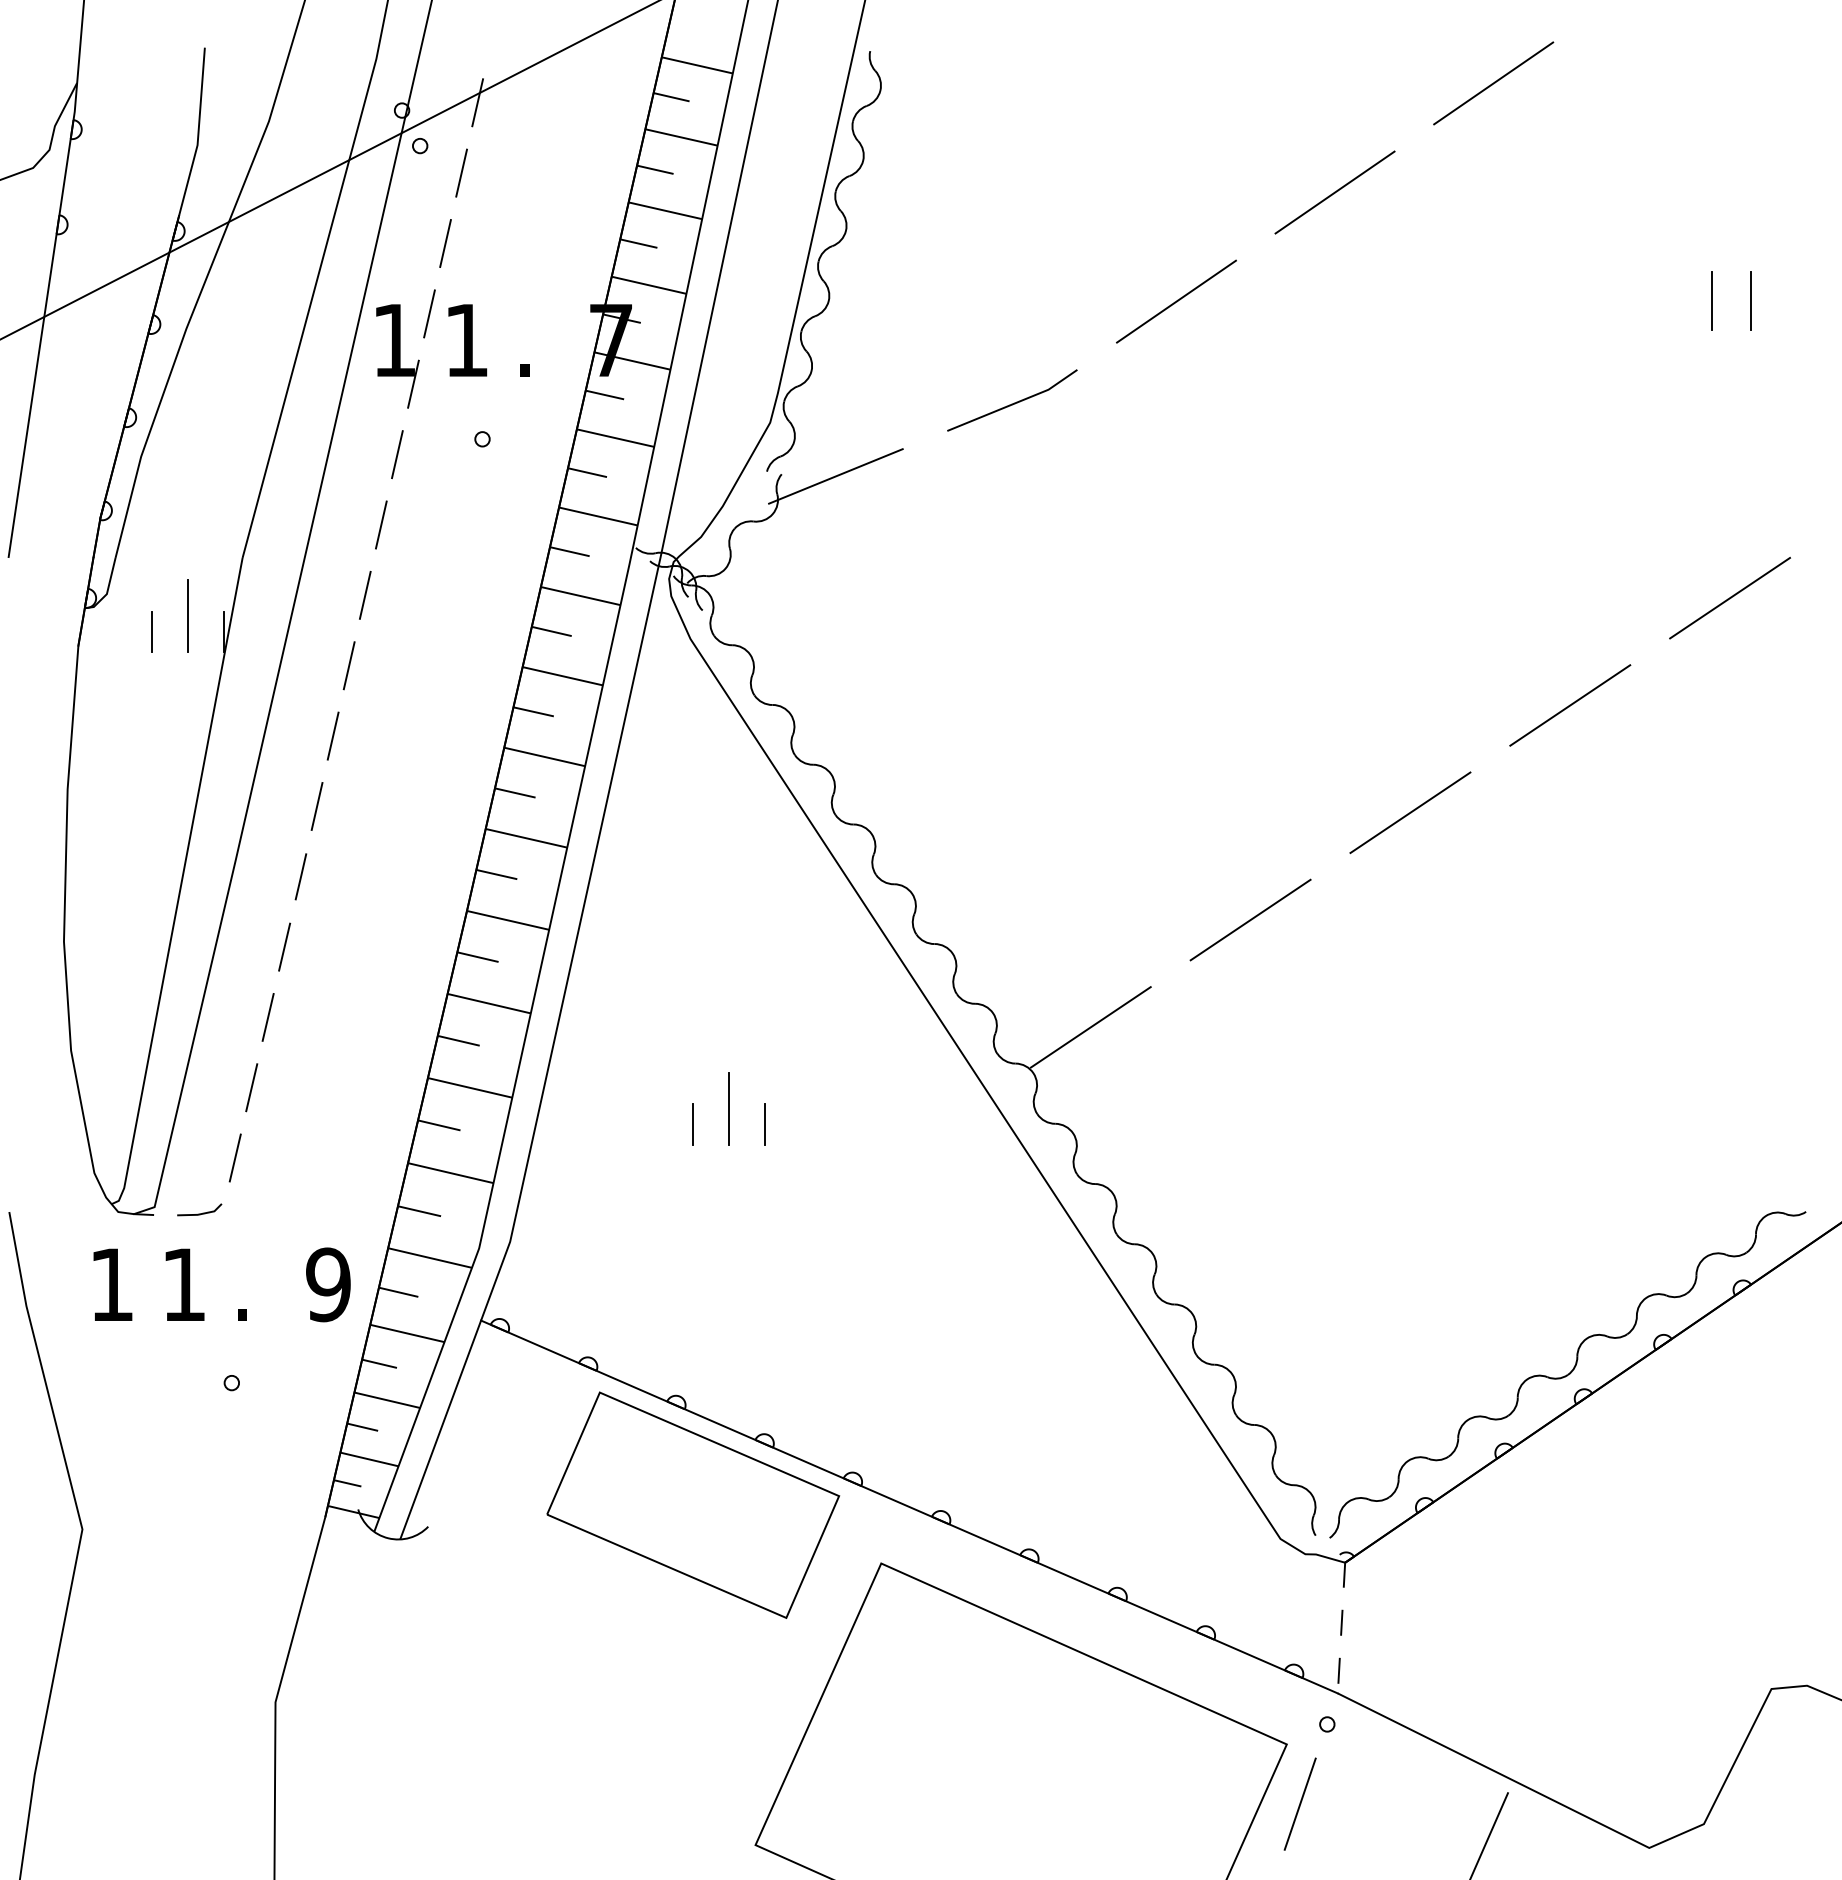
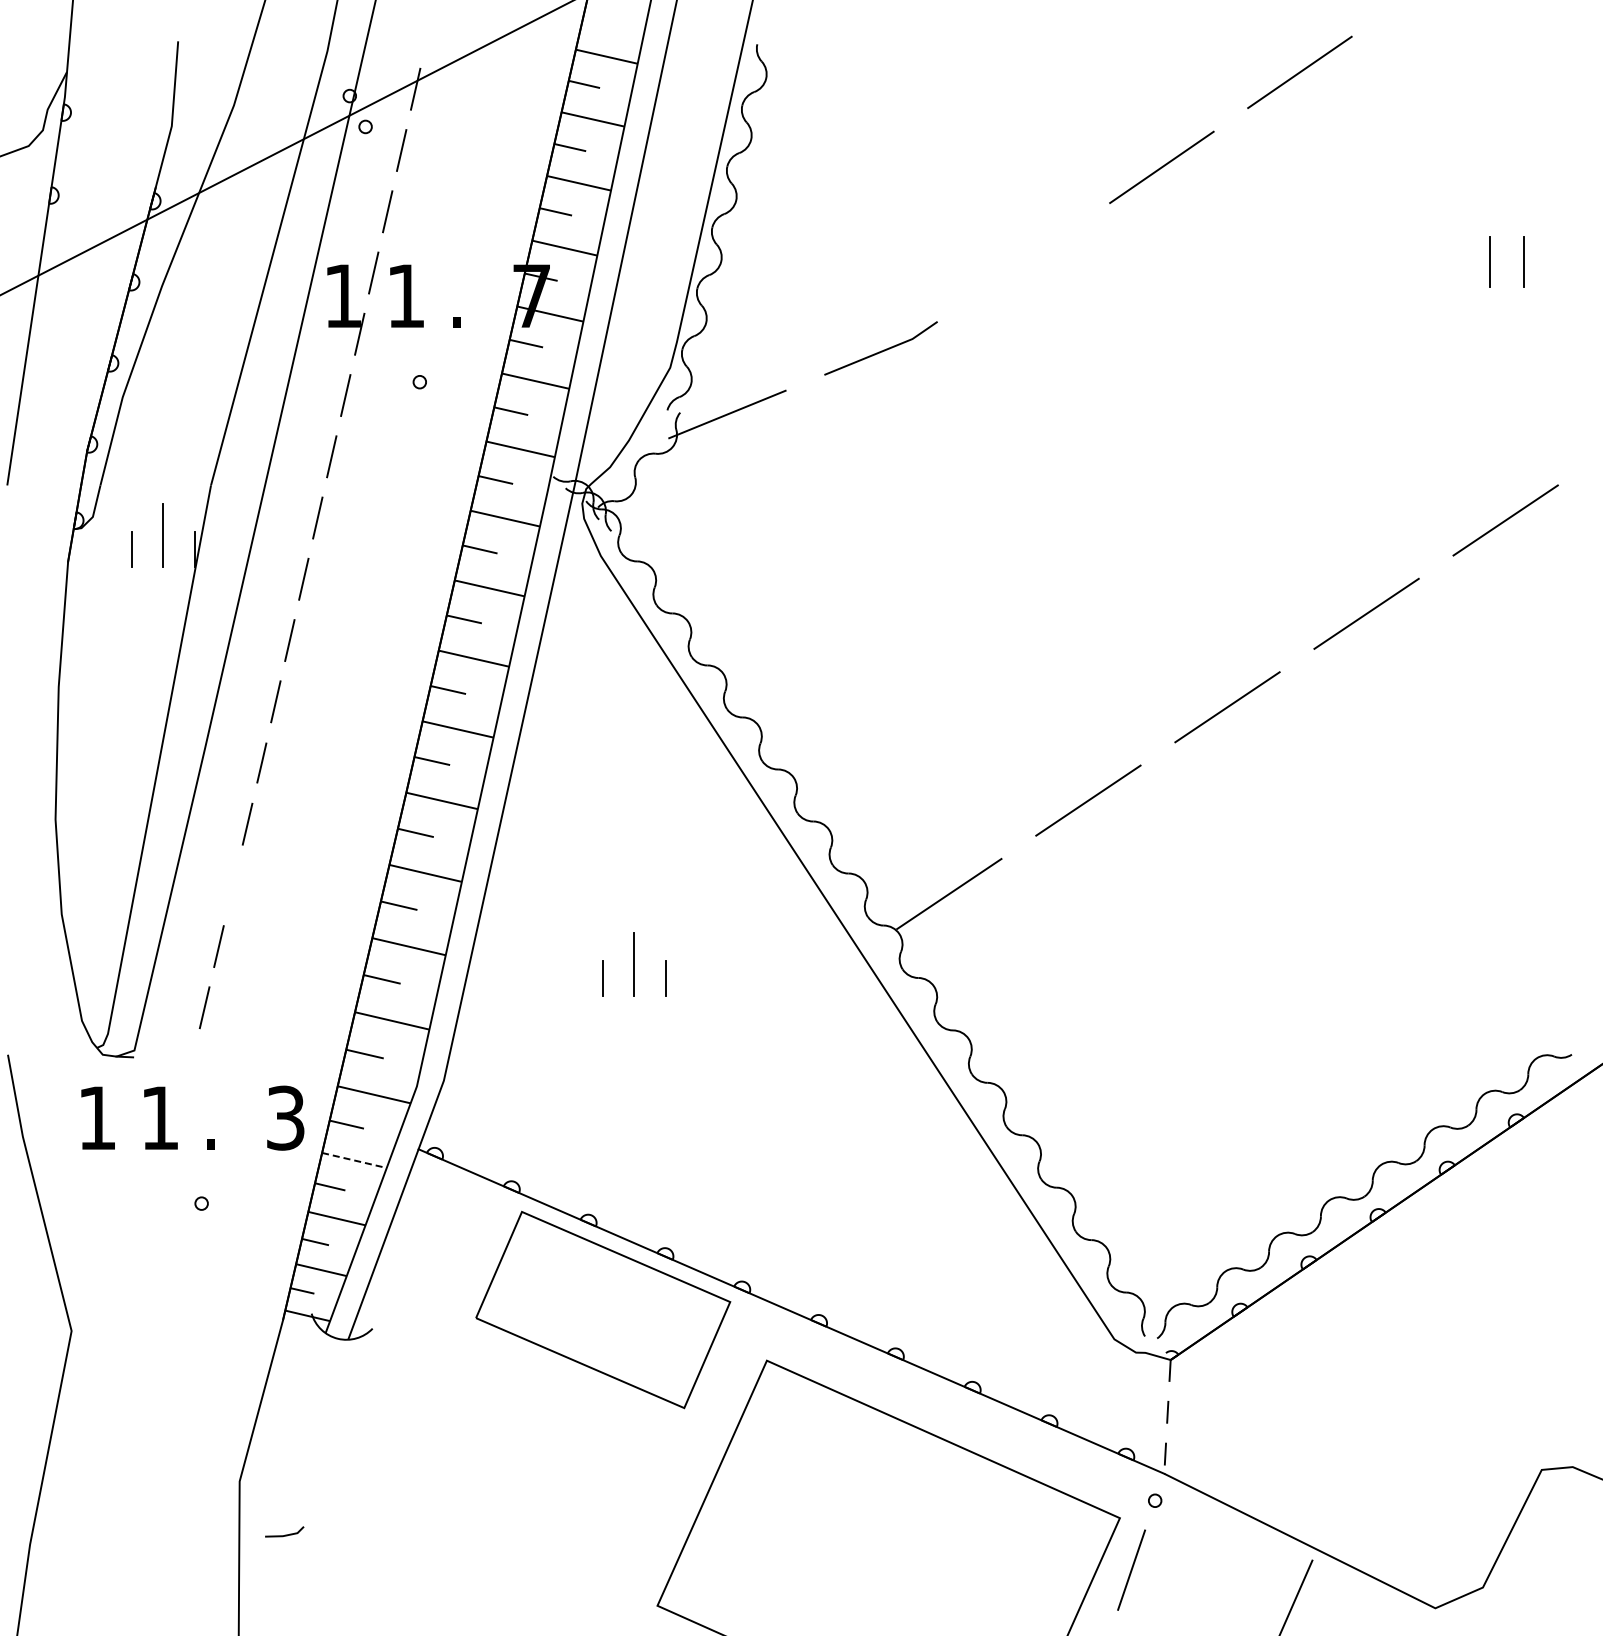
line: (1176, 301) -> (1023, 262), removed
line: (268, 1017) -> (233, 885), removed
line: (200, 1212) -> (285, 1534), moved
text: (328, 1284) -> (285, 1117), 9 -> 3
line: (407, 1333) -> (354, 1160), solid -> dashed

